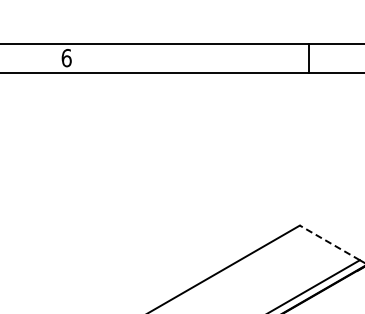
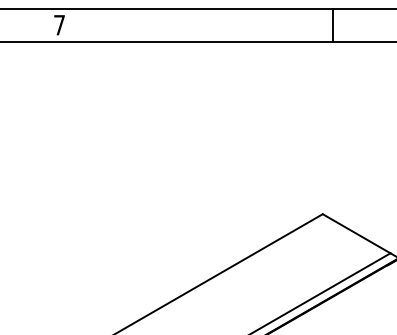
text: (66, 58) -> (59, 25), 6 -> 7
line: (329, 242) -> (356, 233), dashed -> solid

